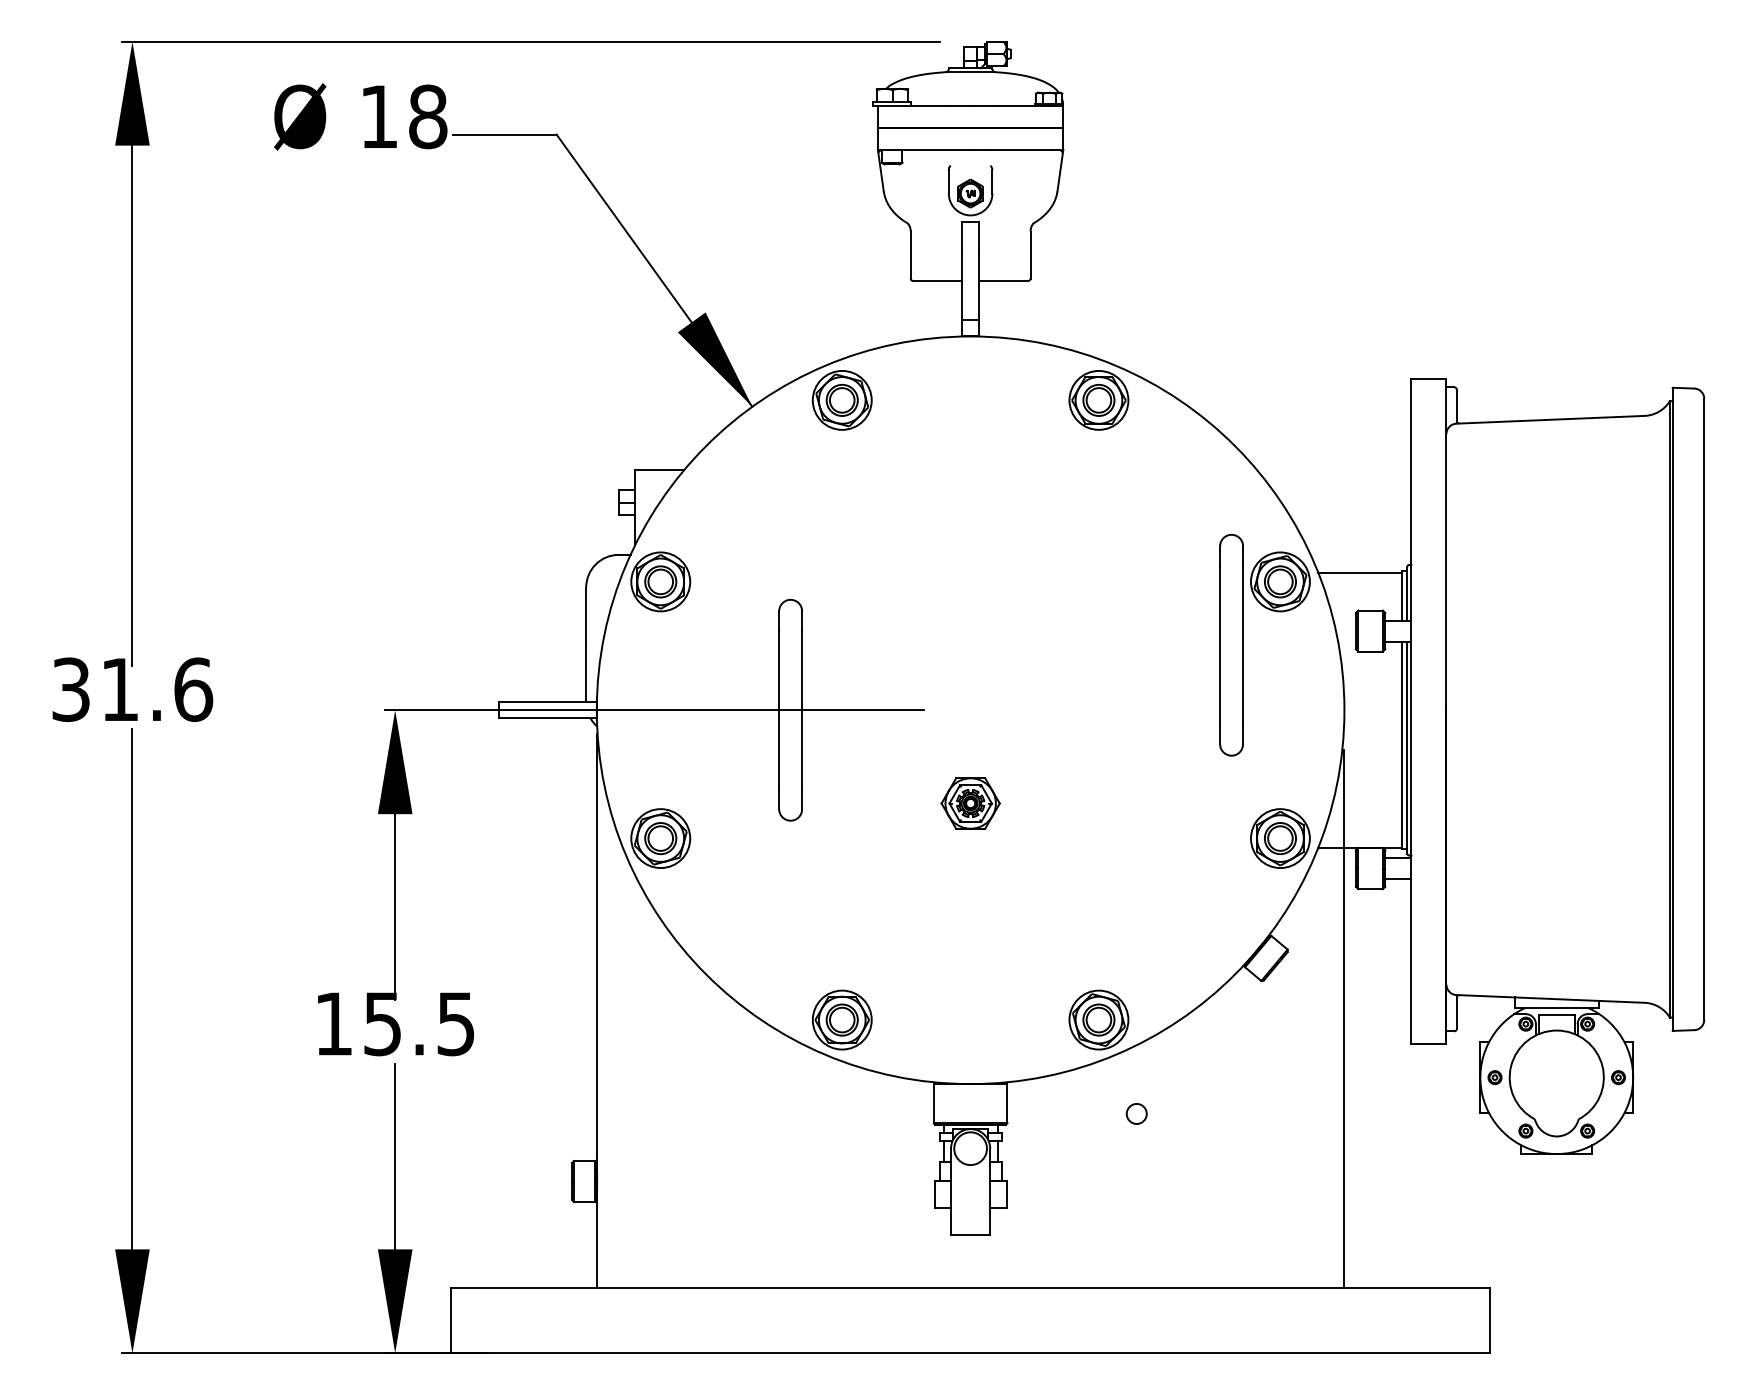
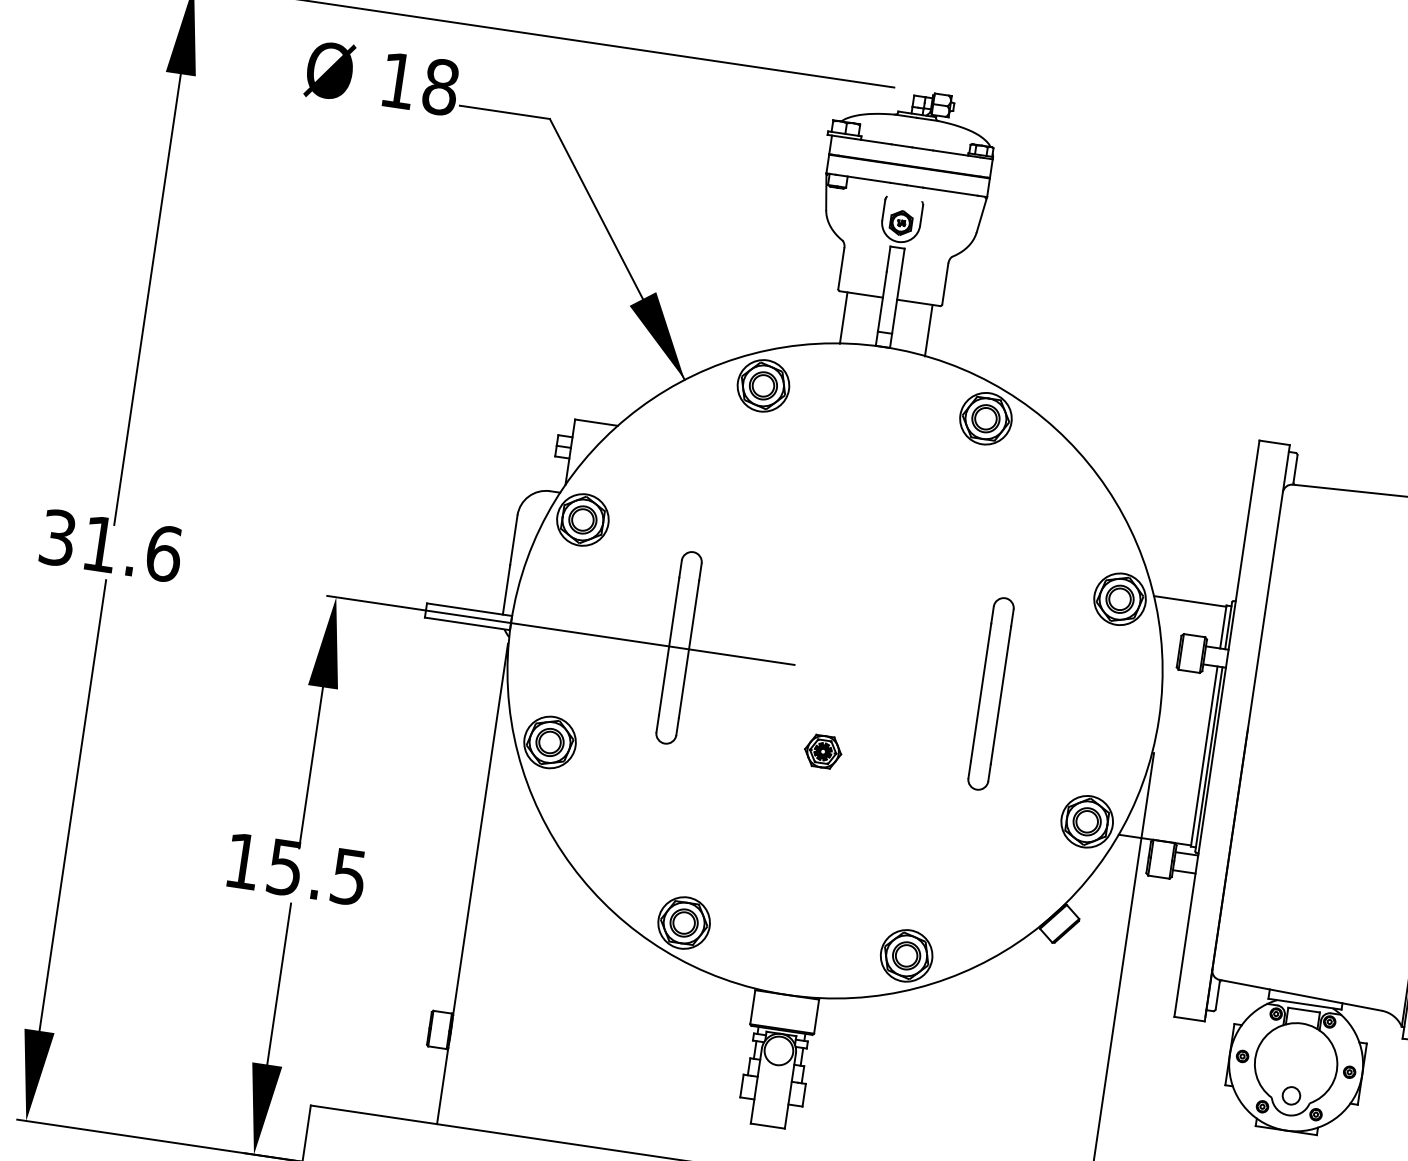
line: (921, 310) -> (843, 318), added
line: (1019, 310) -> (928, 330), added
part: (1231, 644) -> (991, 693), moved
part: (970, 803) -> (823, 751), size x0.71
circle: (1136, 1113) -> (1291, 1095), moved

